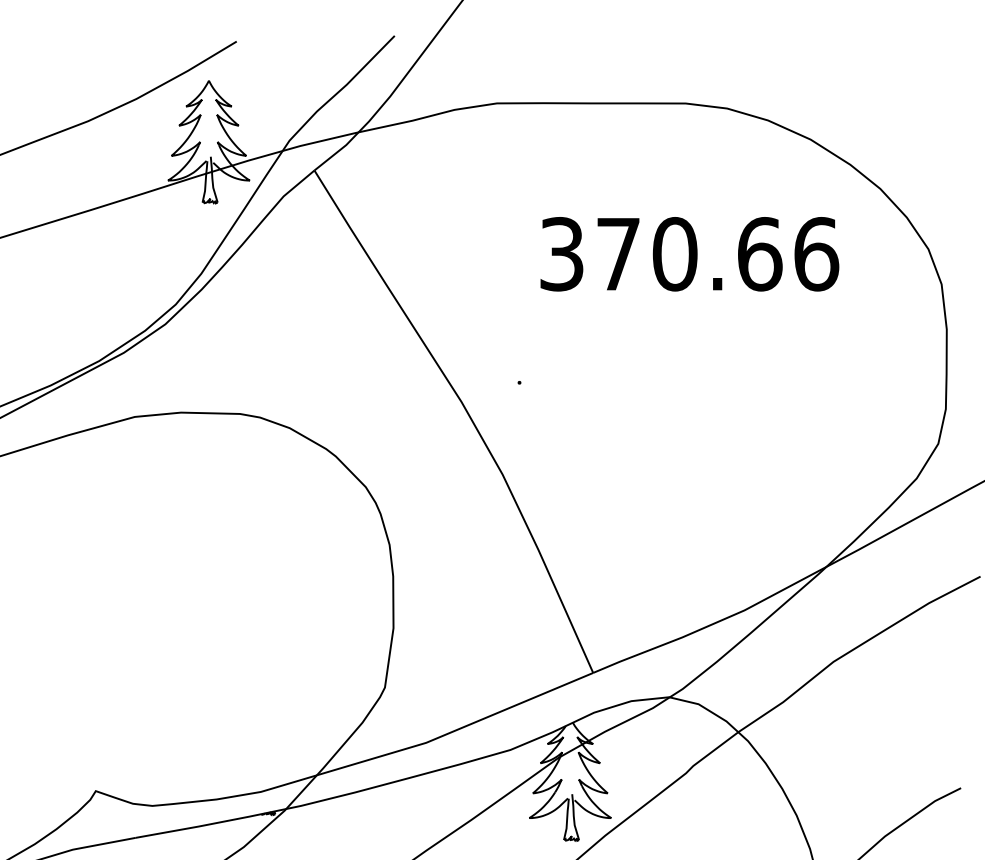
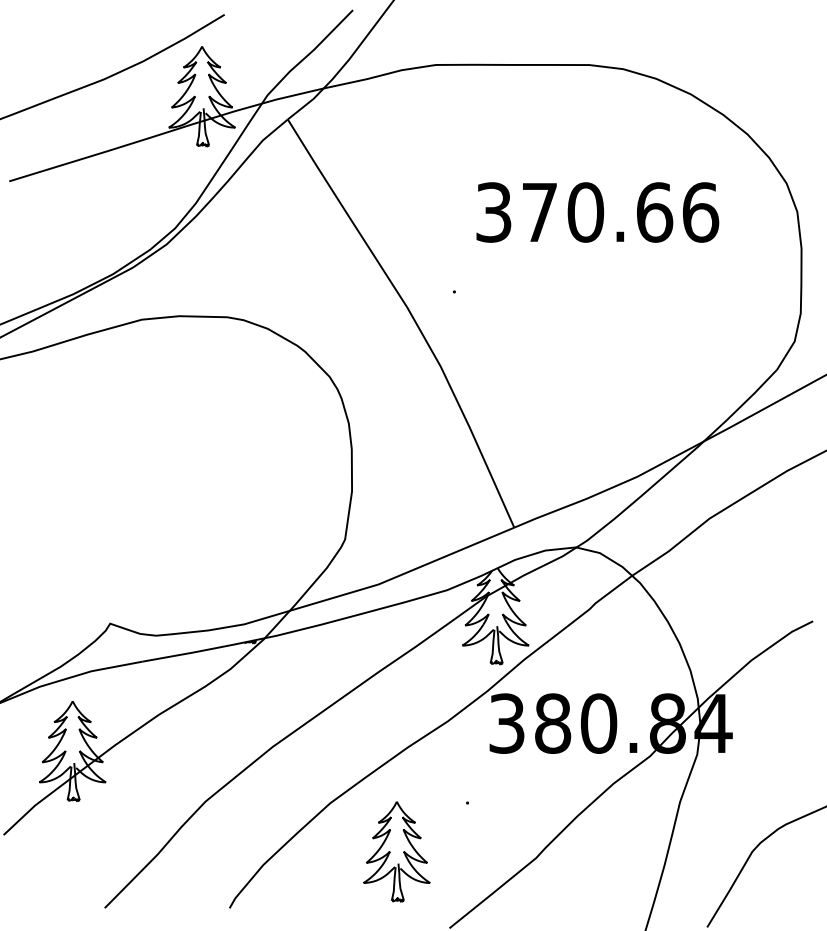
text: (689, 254) -> (597, 212), moved

